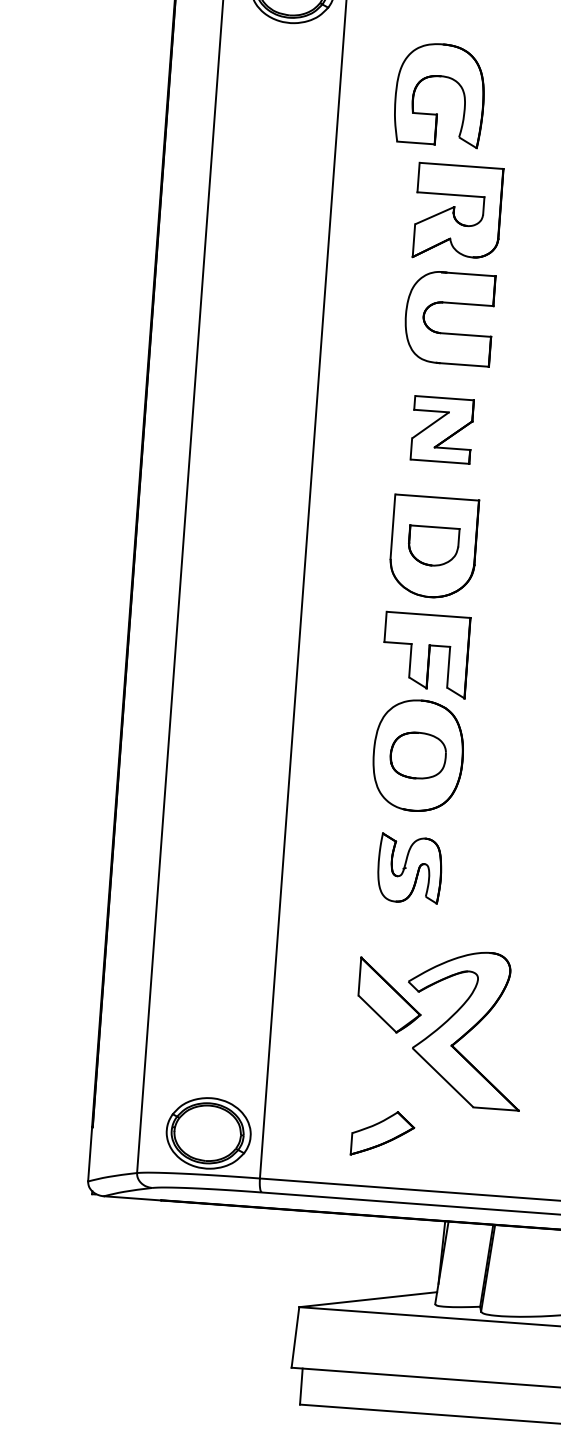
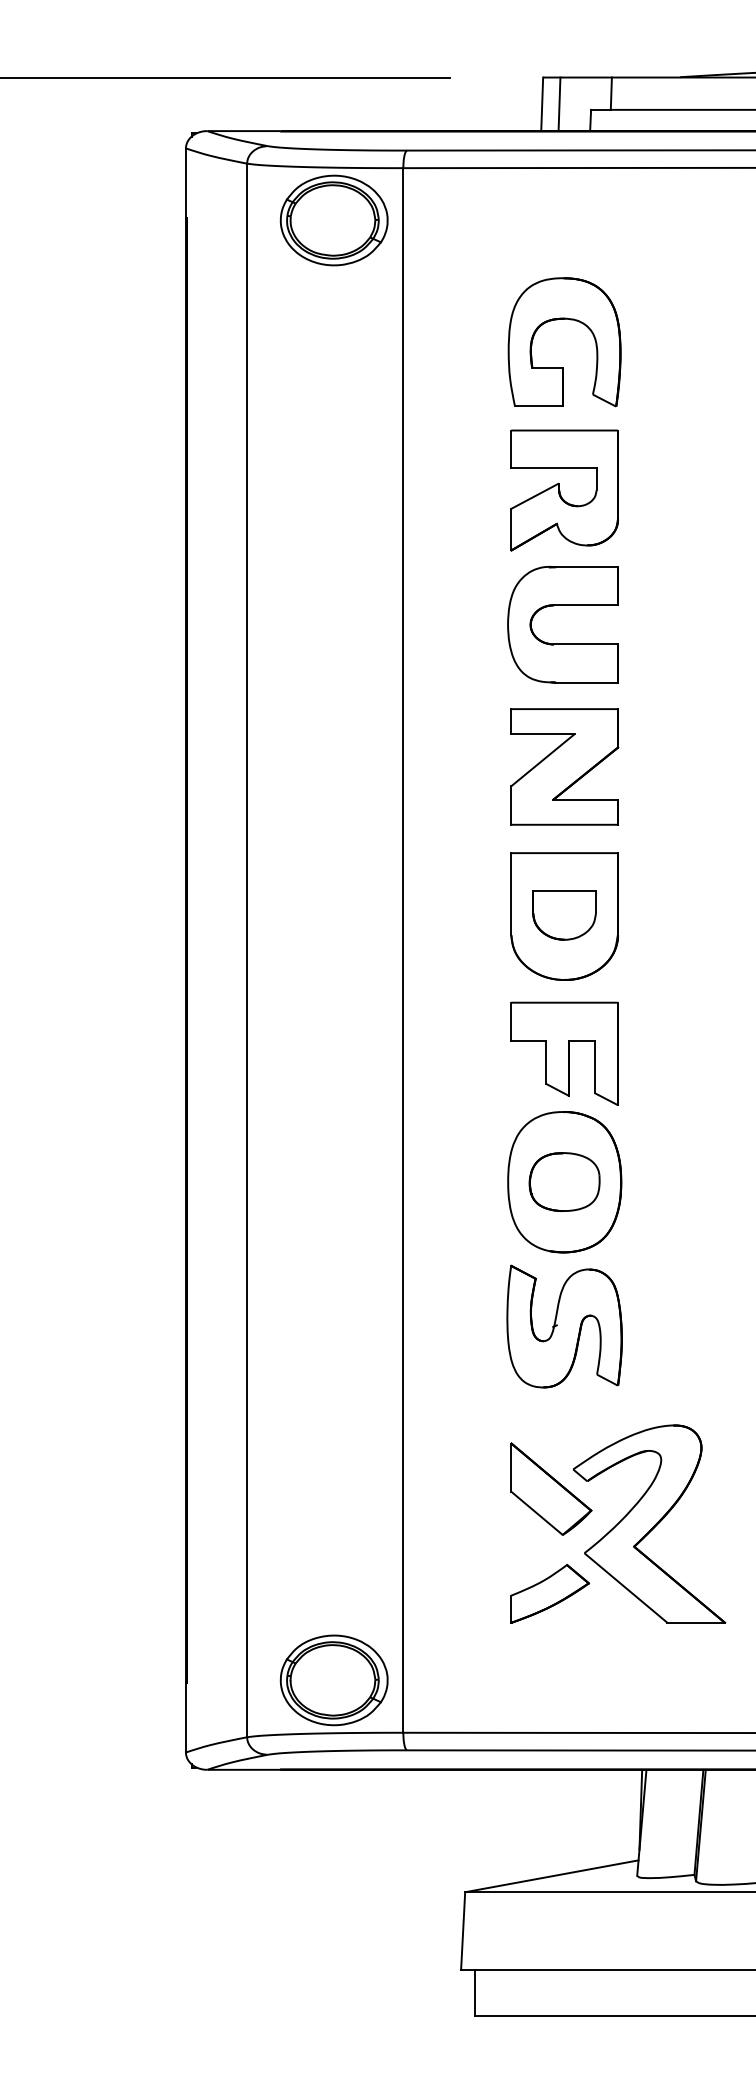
part: (445, 77) -> (570, 320), moved
part: (442, 429) -> (564, 766), size x1.43
part: (409, 868) -> (564, 1326), size x1.43
part: (383, 1133) -> (550, 1593), moved

